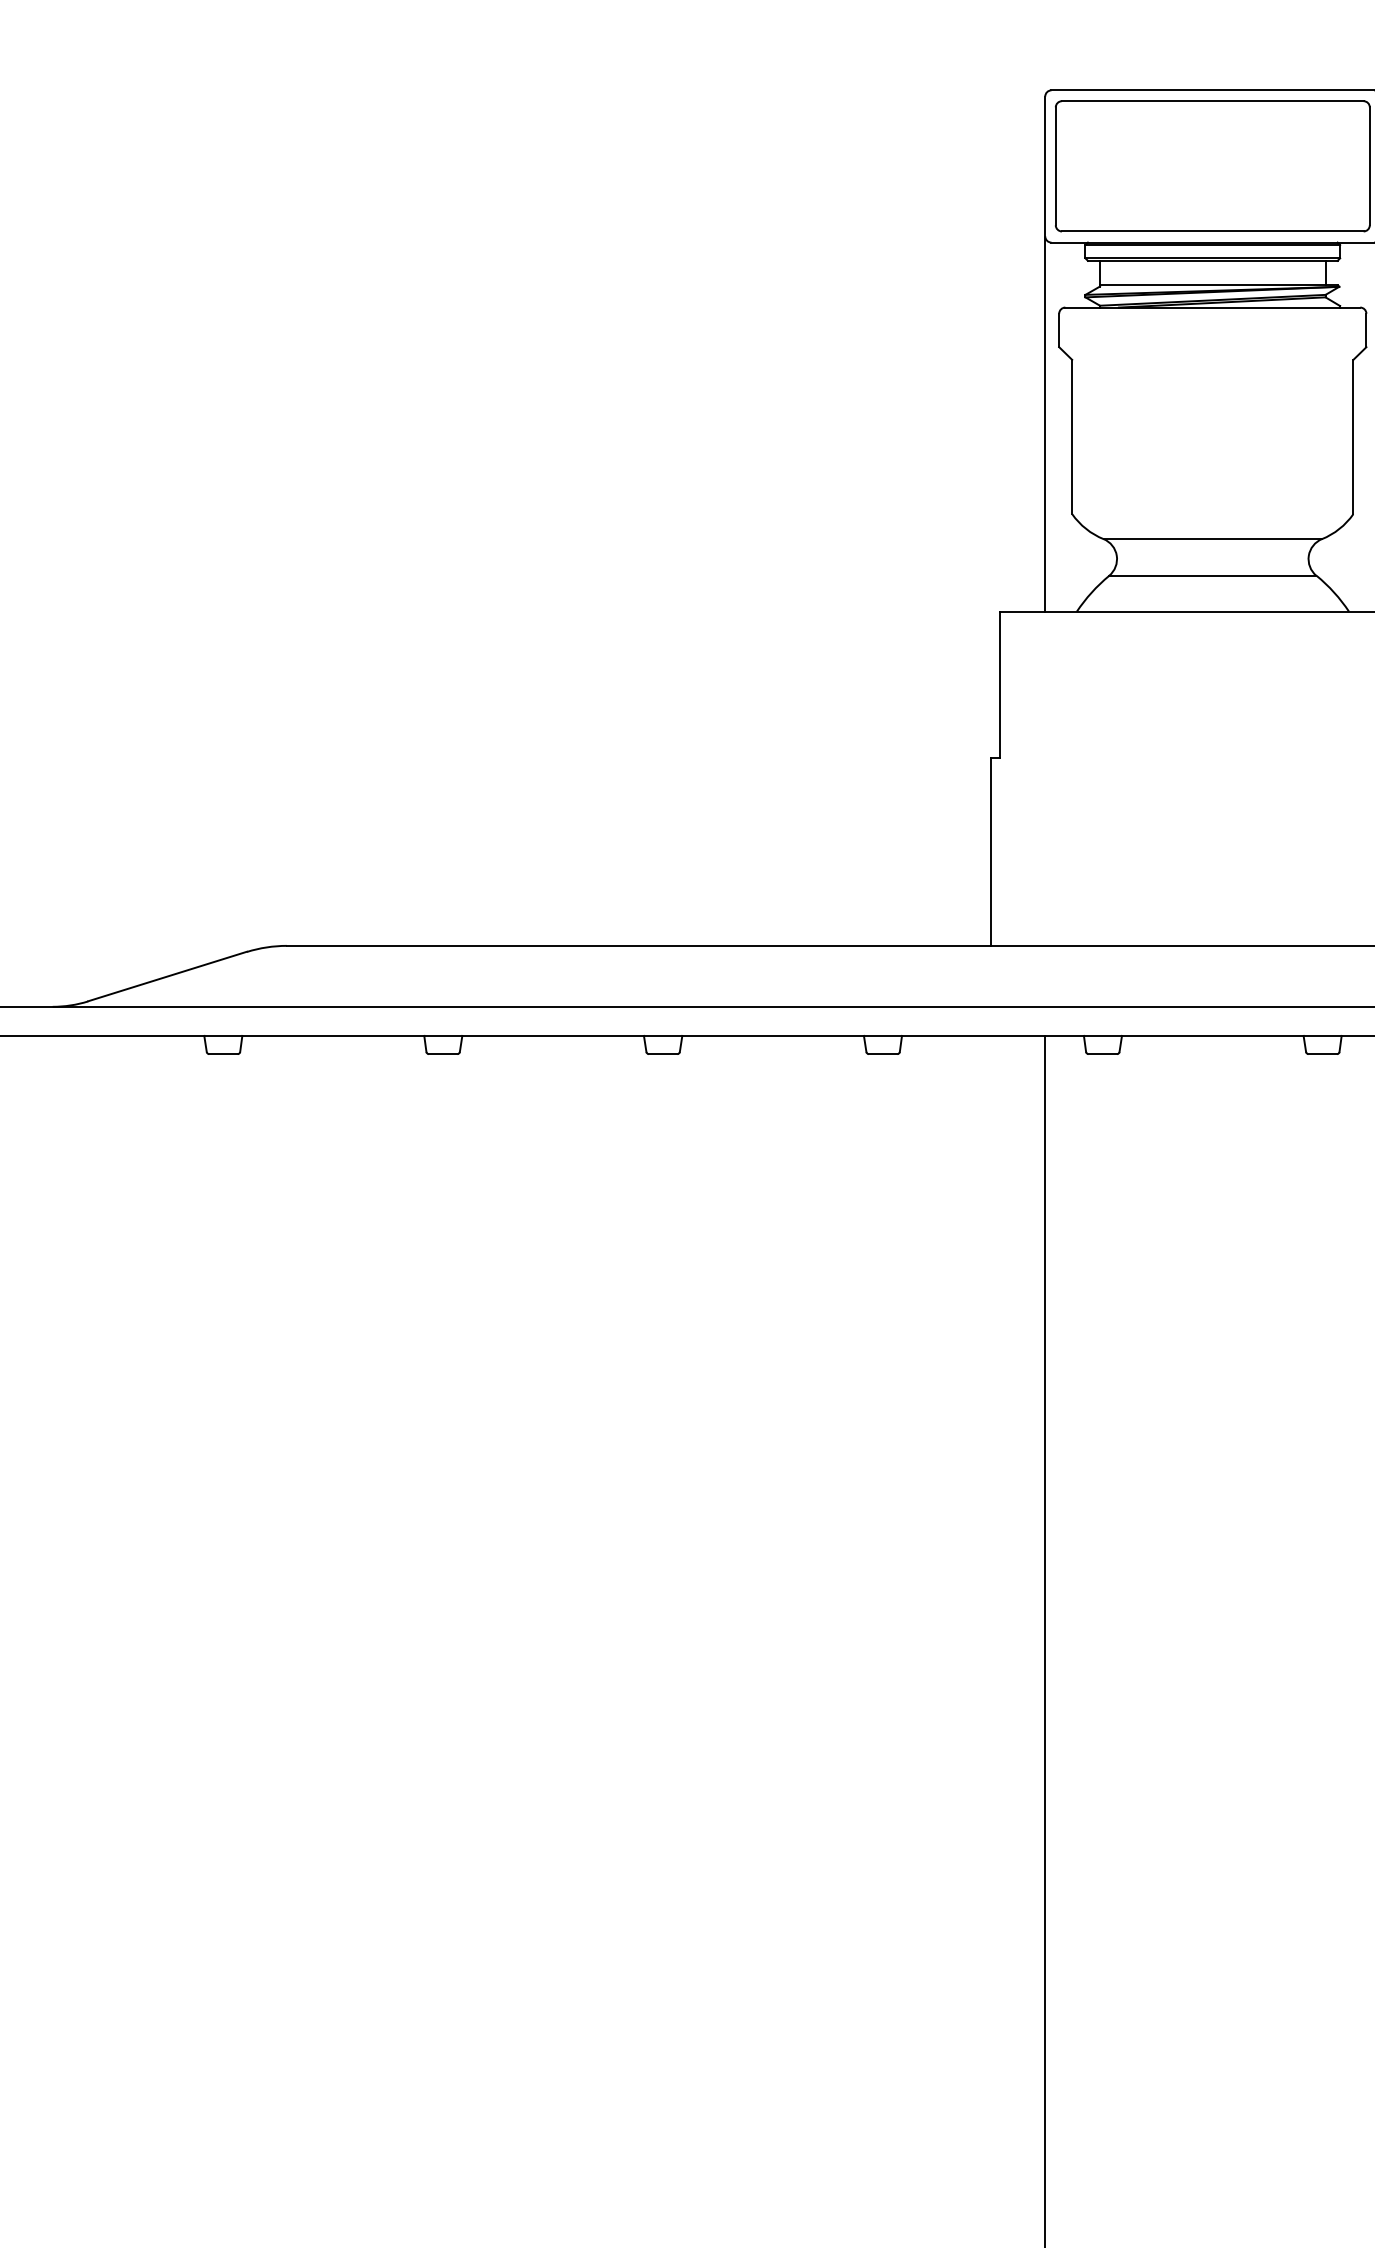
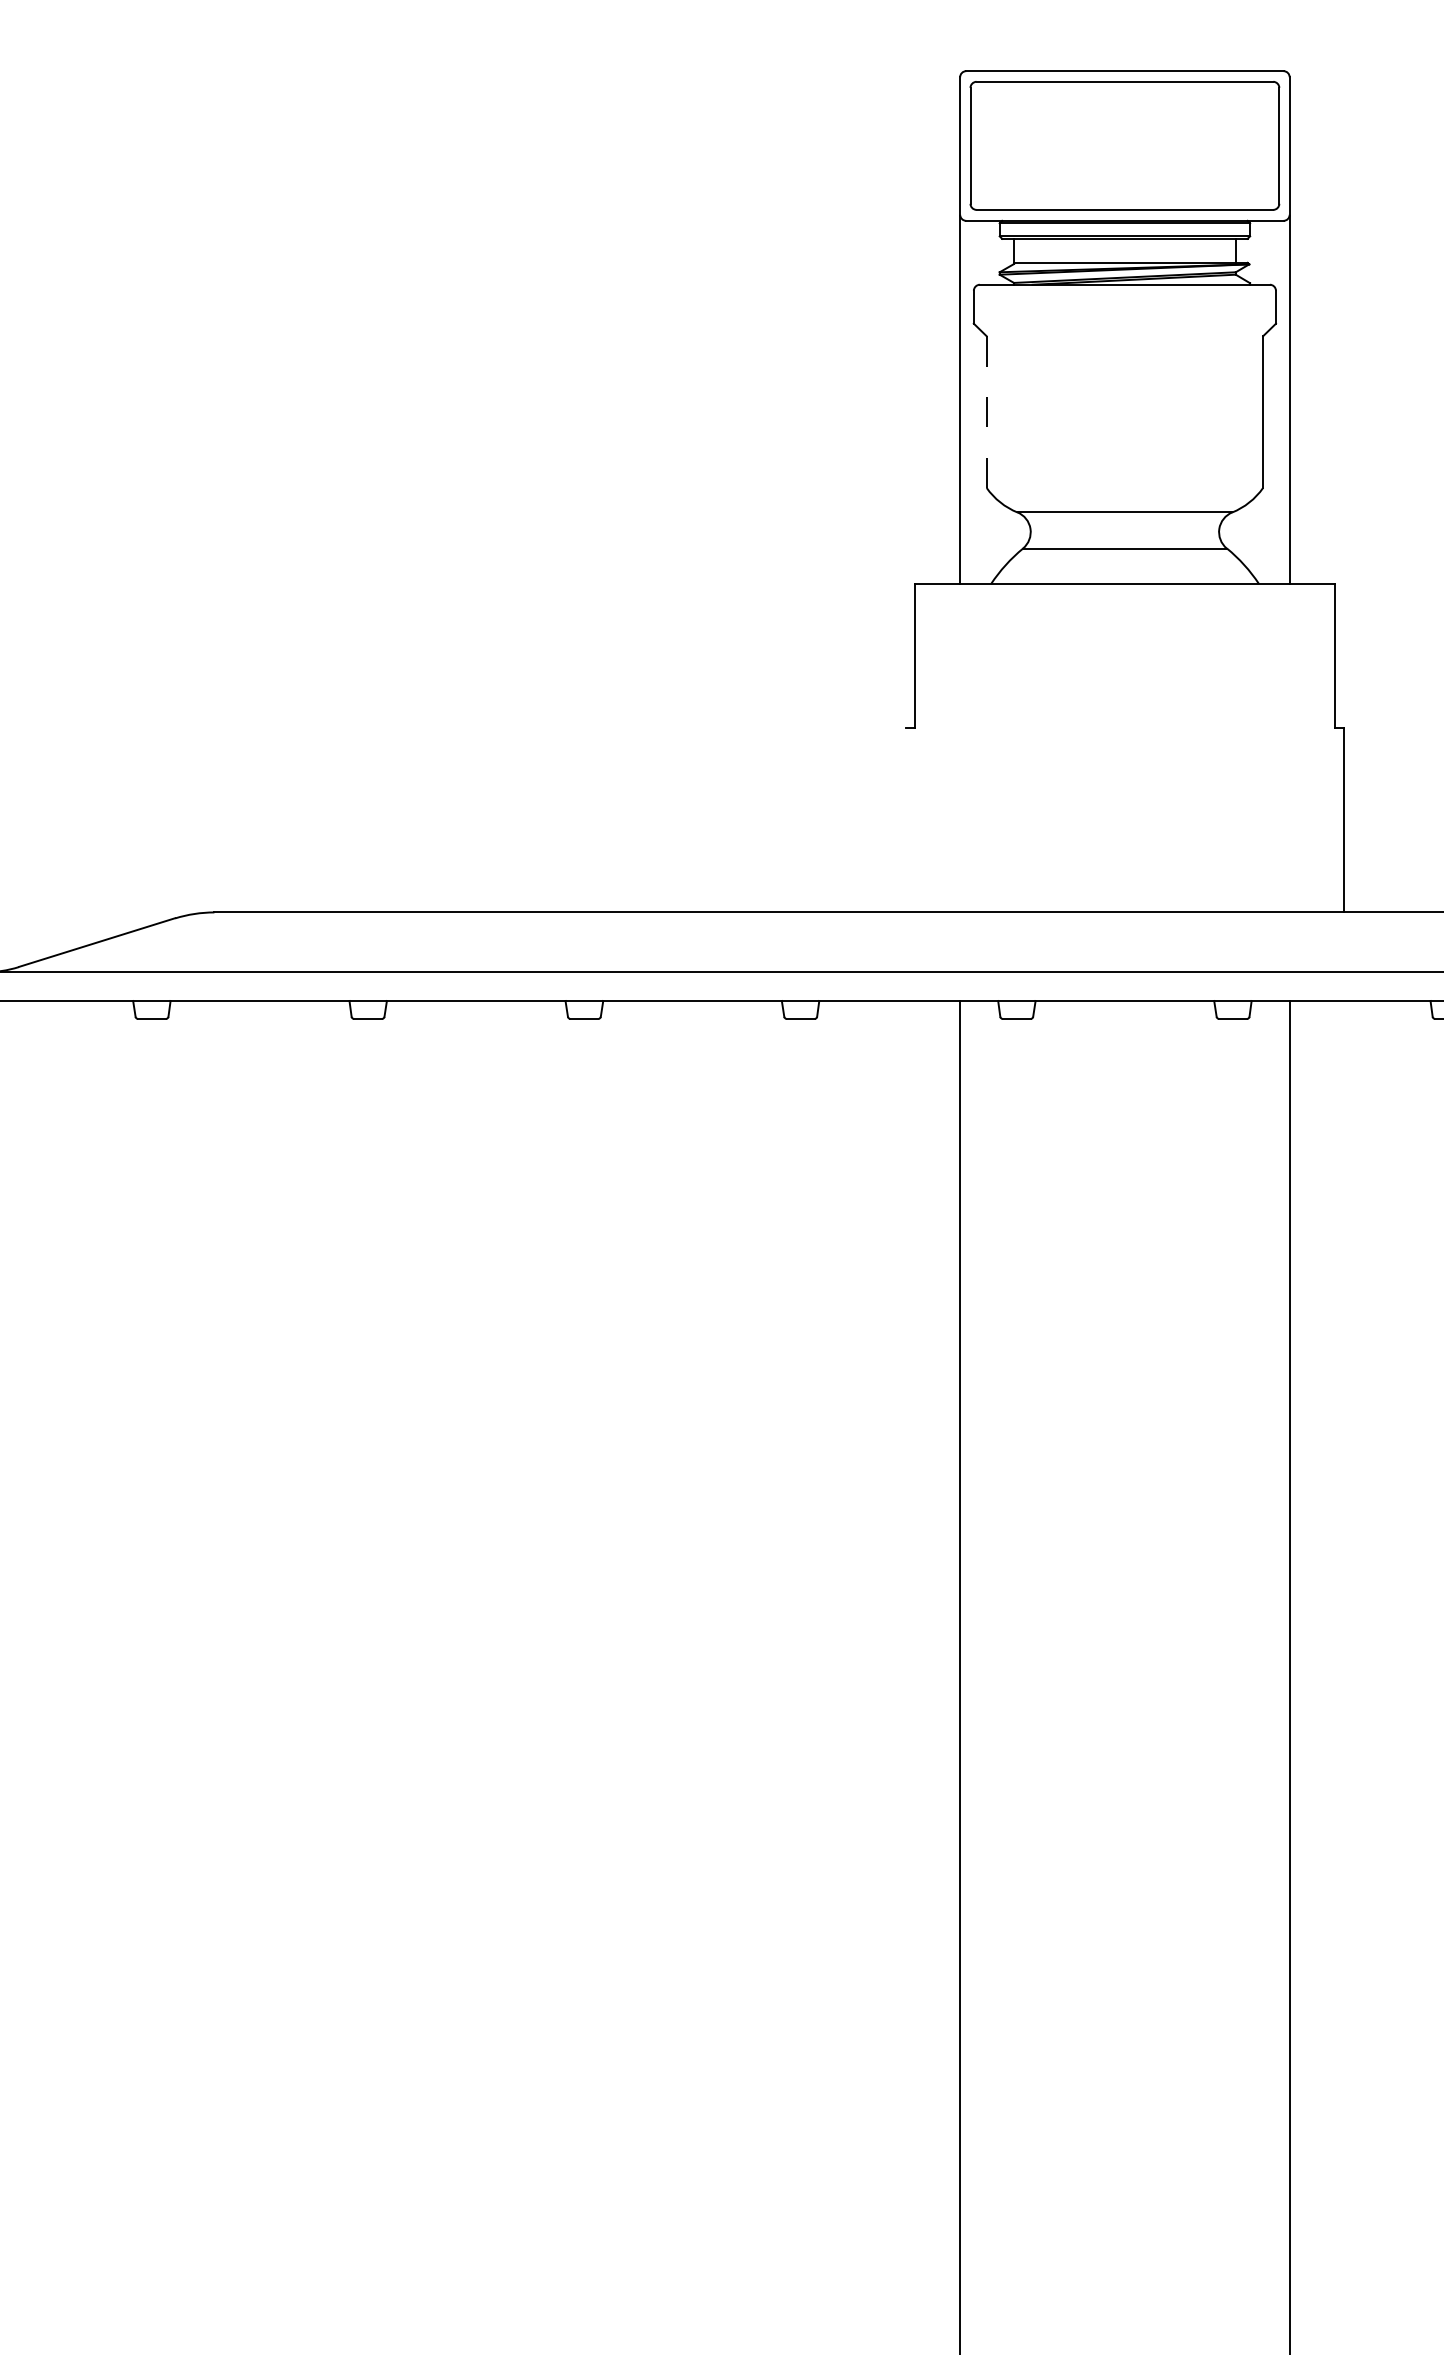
line: (1072, 437) -> (986, 412), solid -> dashed
line: (990, 851) -> (906, 819), removed

